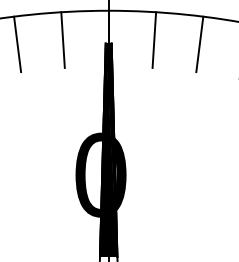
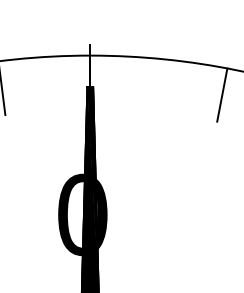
line: (62, 40) -> (45, 84), removed
line: (154, 40) -> (134, 84), removed
line: (199, 44) -> (178, 88), removed

